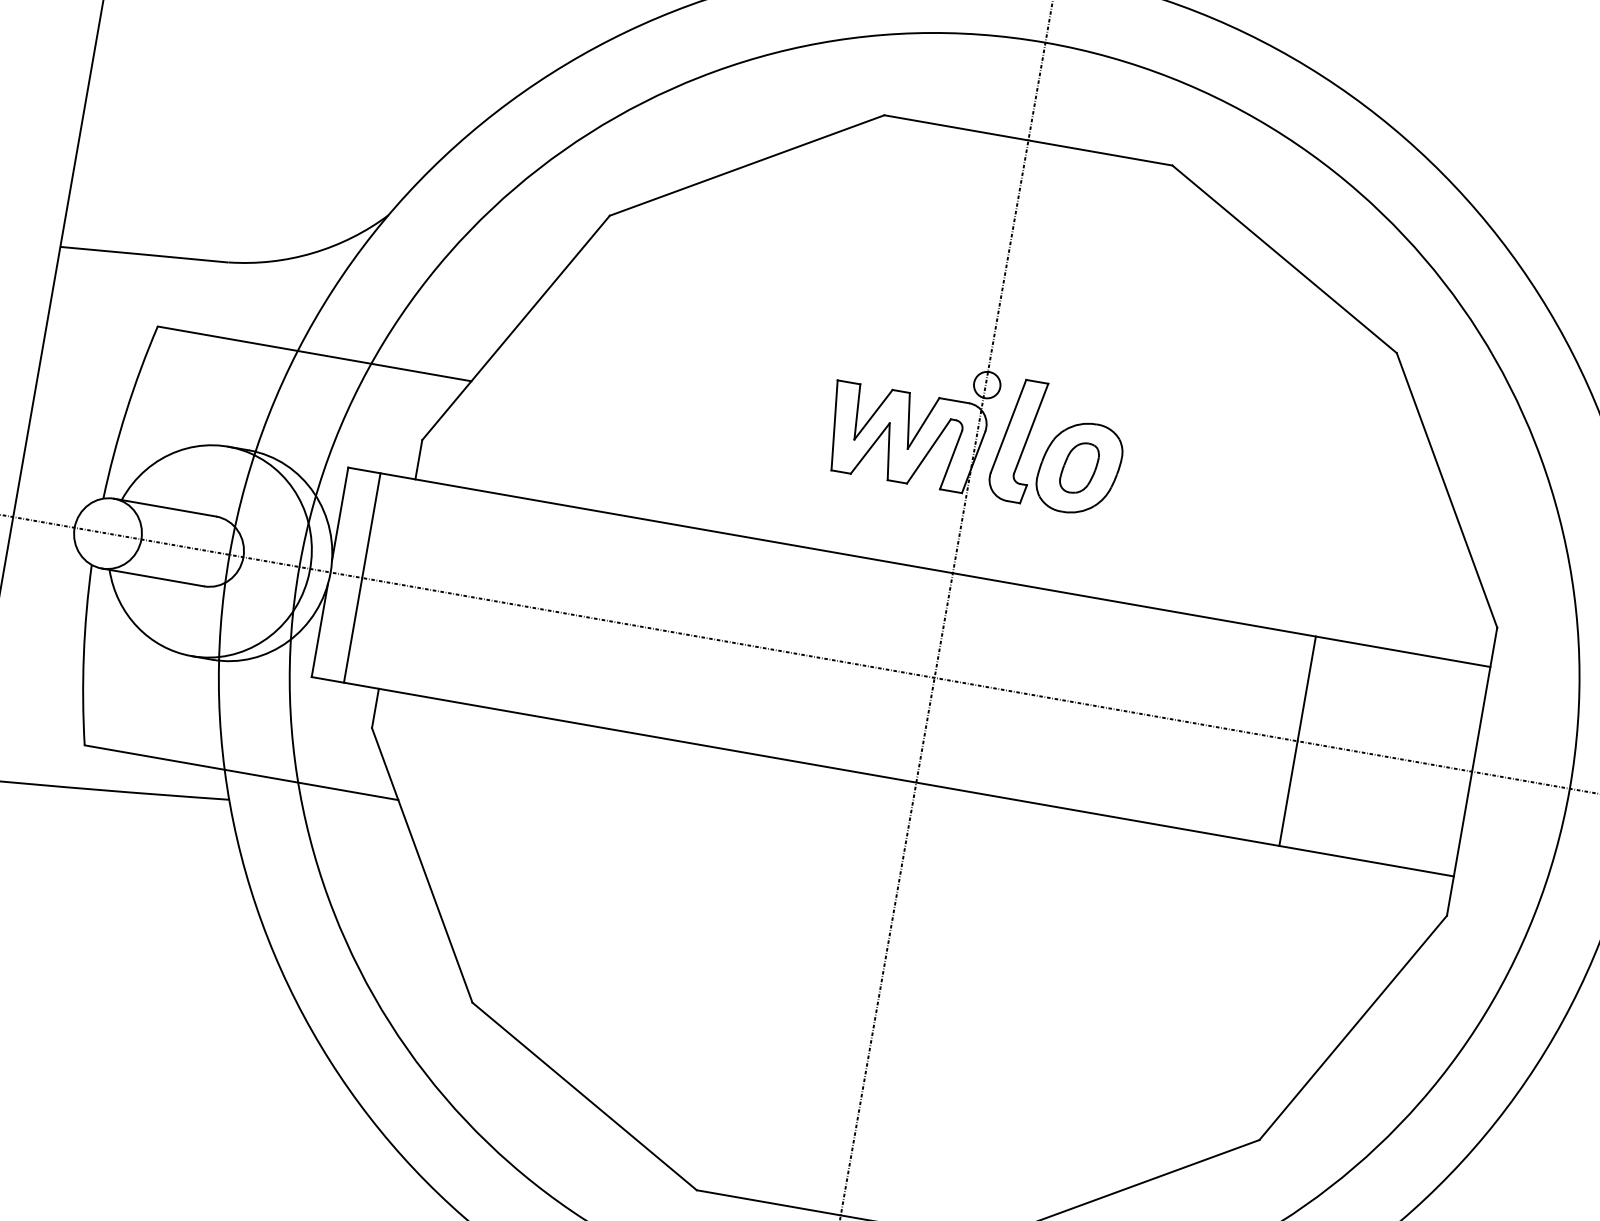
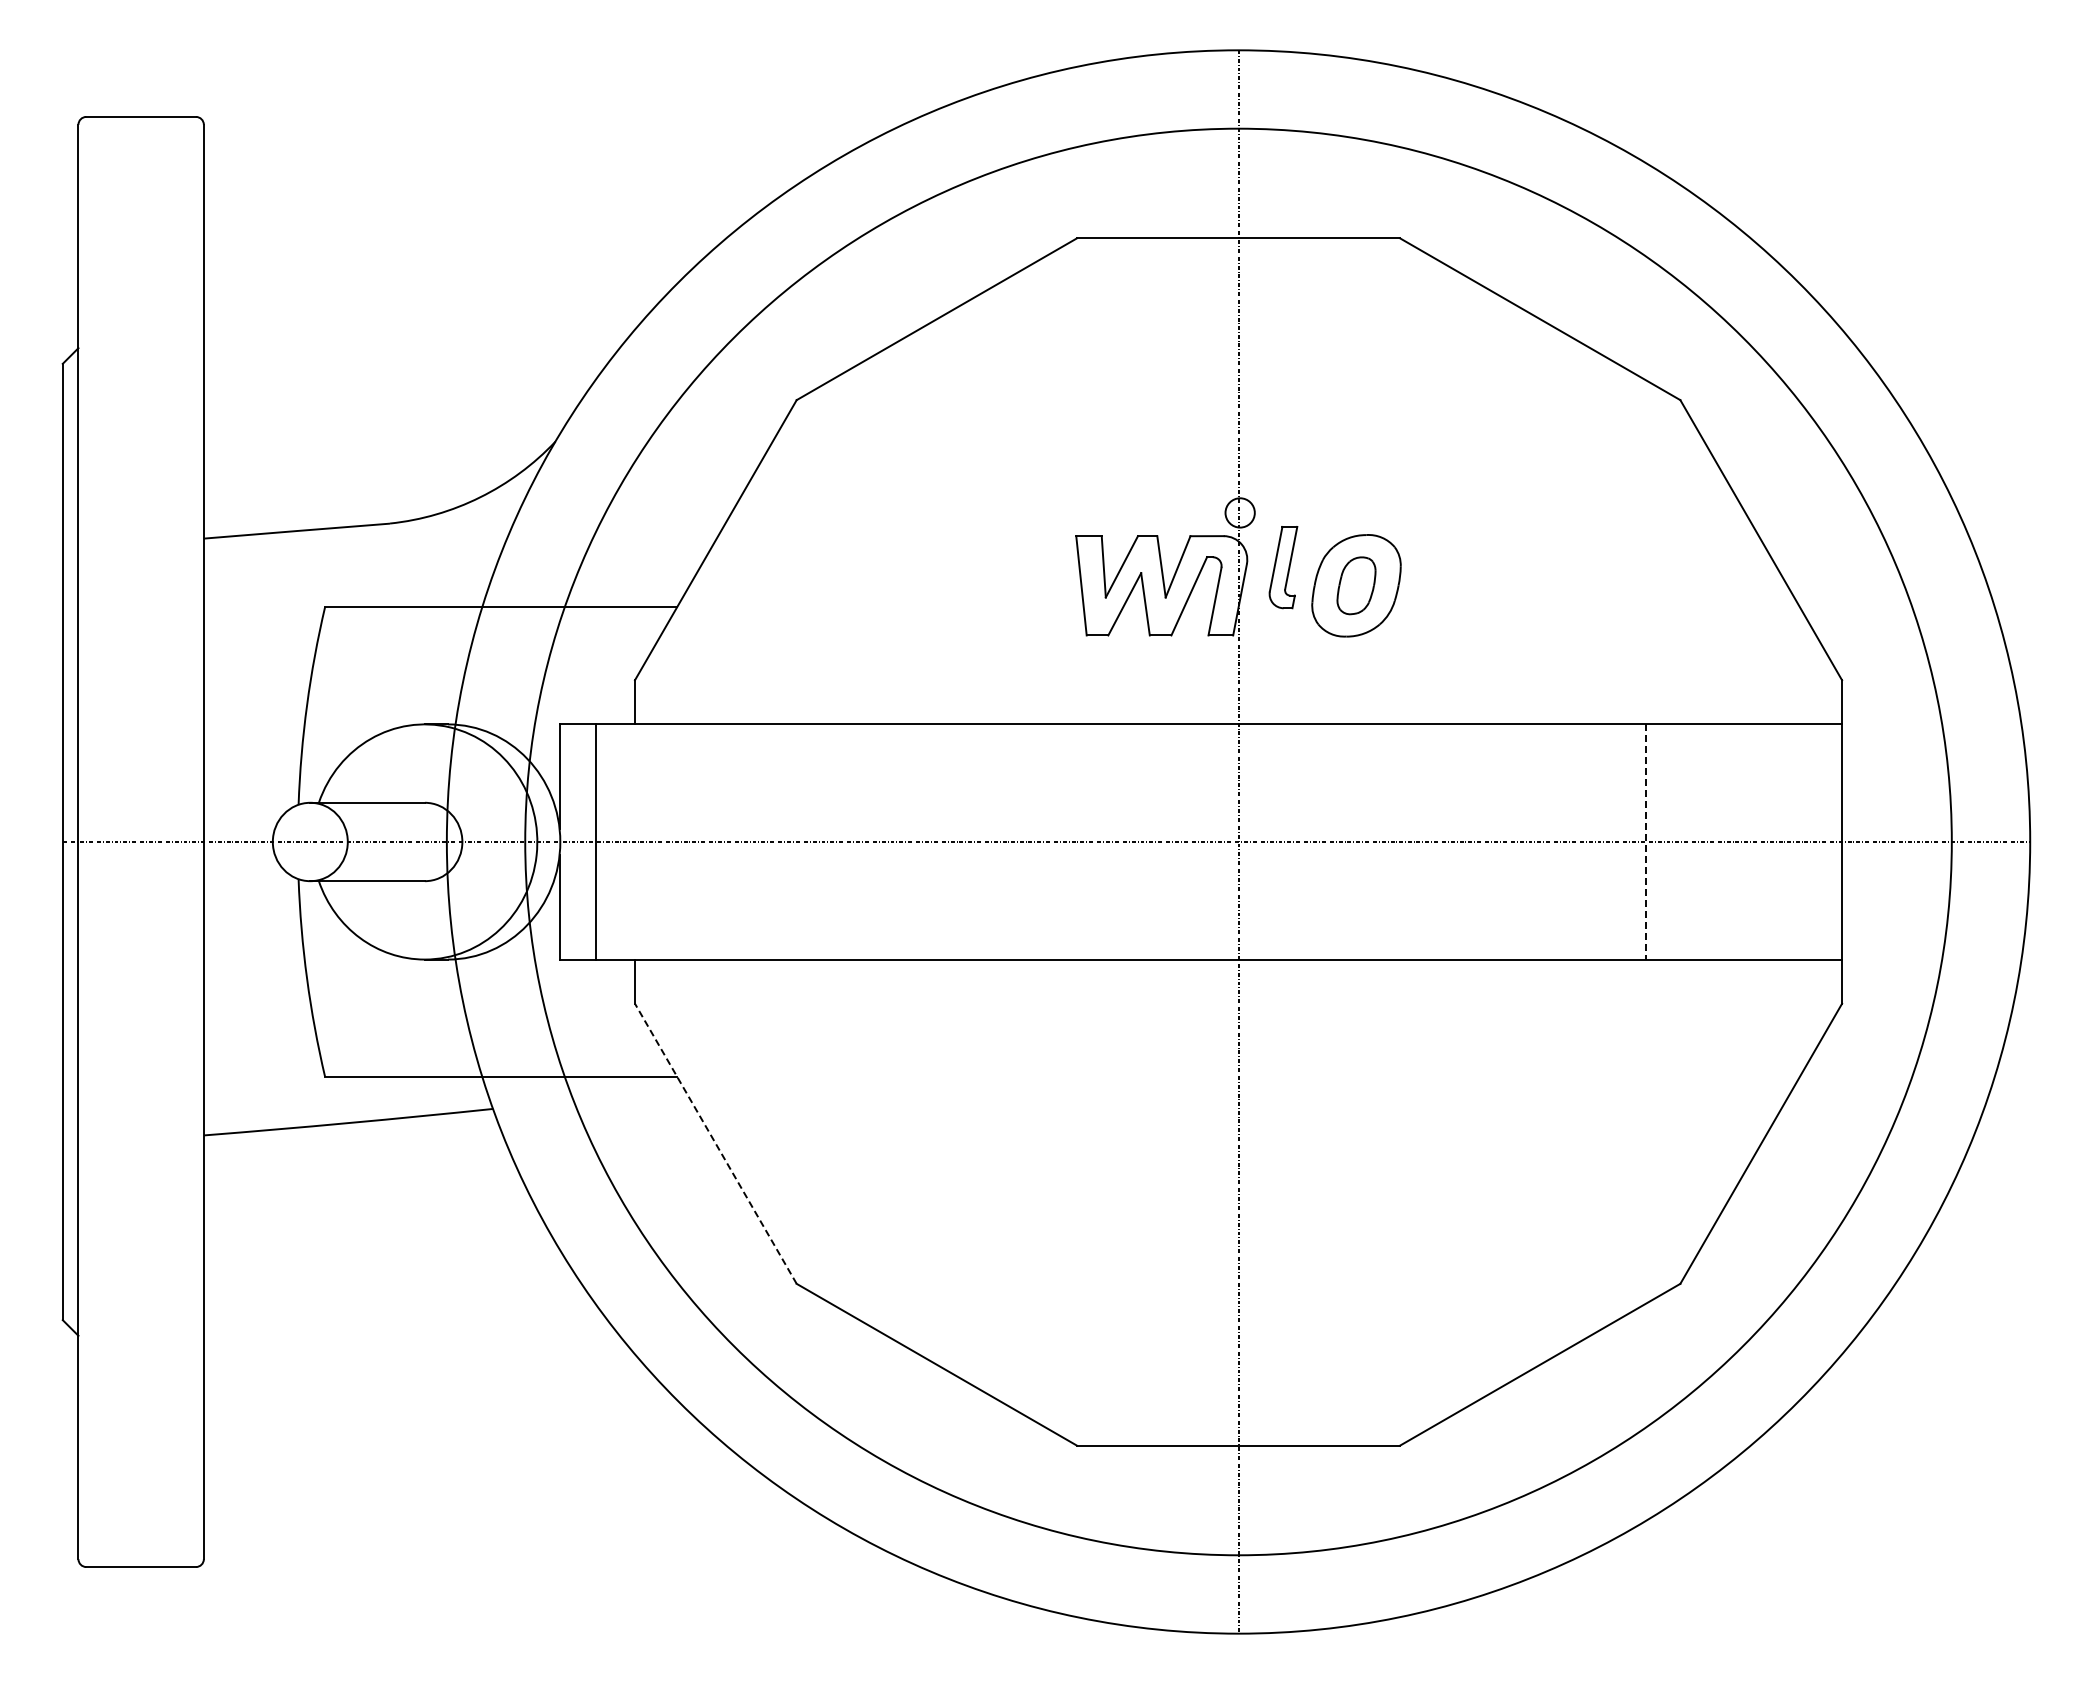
part: (1017, 440) -> (1283, 567), size x0.6
line: (1297, 741) -> (1646, 842), solid -> dashed
line: (421, 865) -> (715, 1143), solid -> dashed

